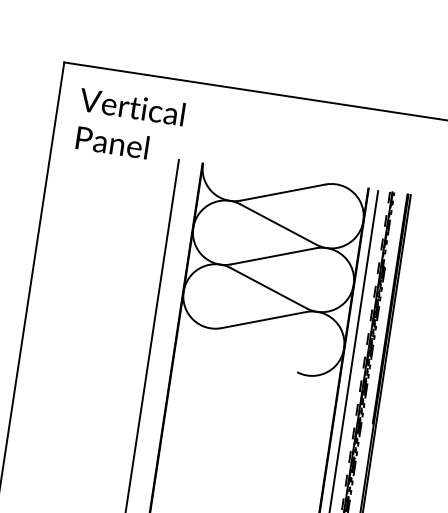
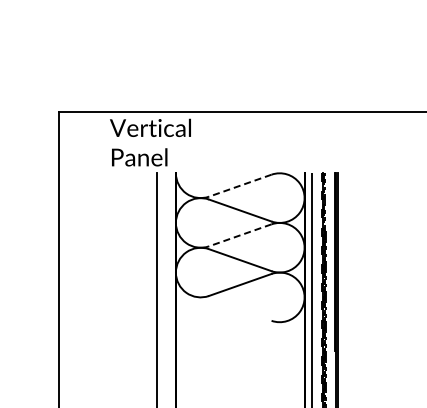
text: (129, 125) -> (150, 142), moved
line: (282, 192) -> (239, 185), solid -> dashed
line: (272, 256) -> (239, 235), solid -> dashed

